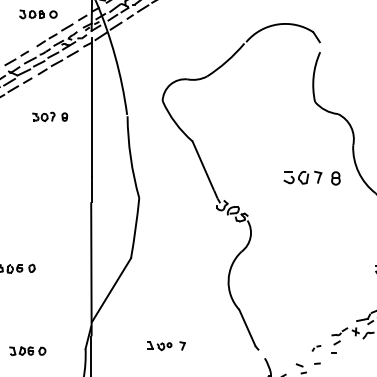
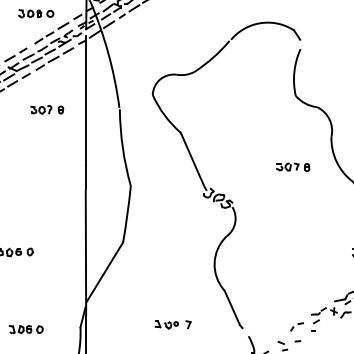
part: (312, 178) -> (293, 167), size x0.62
part: (166, 345) -> (173, 324), moved
part: (315, 347) -> (296, 326), size x1.67

